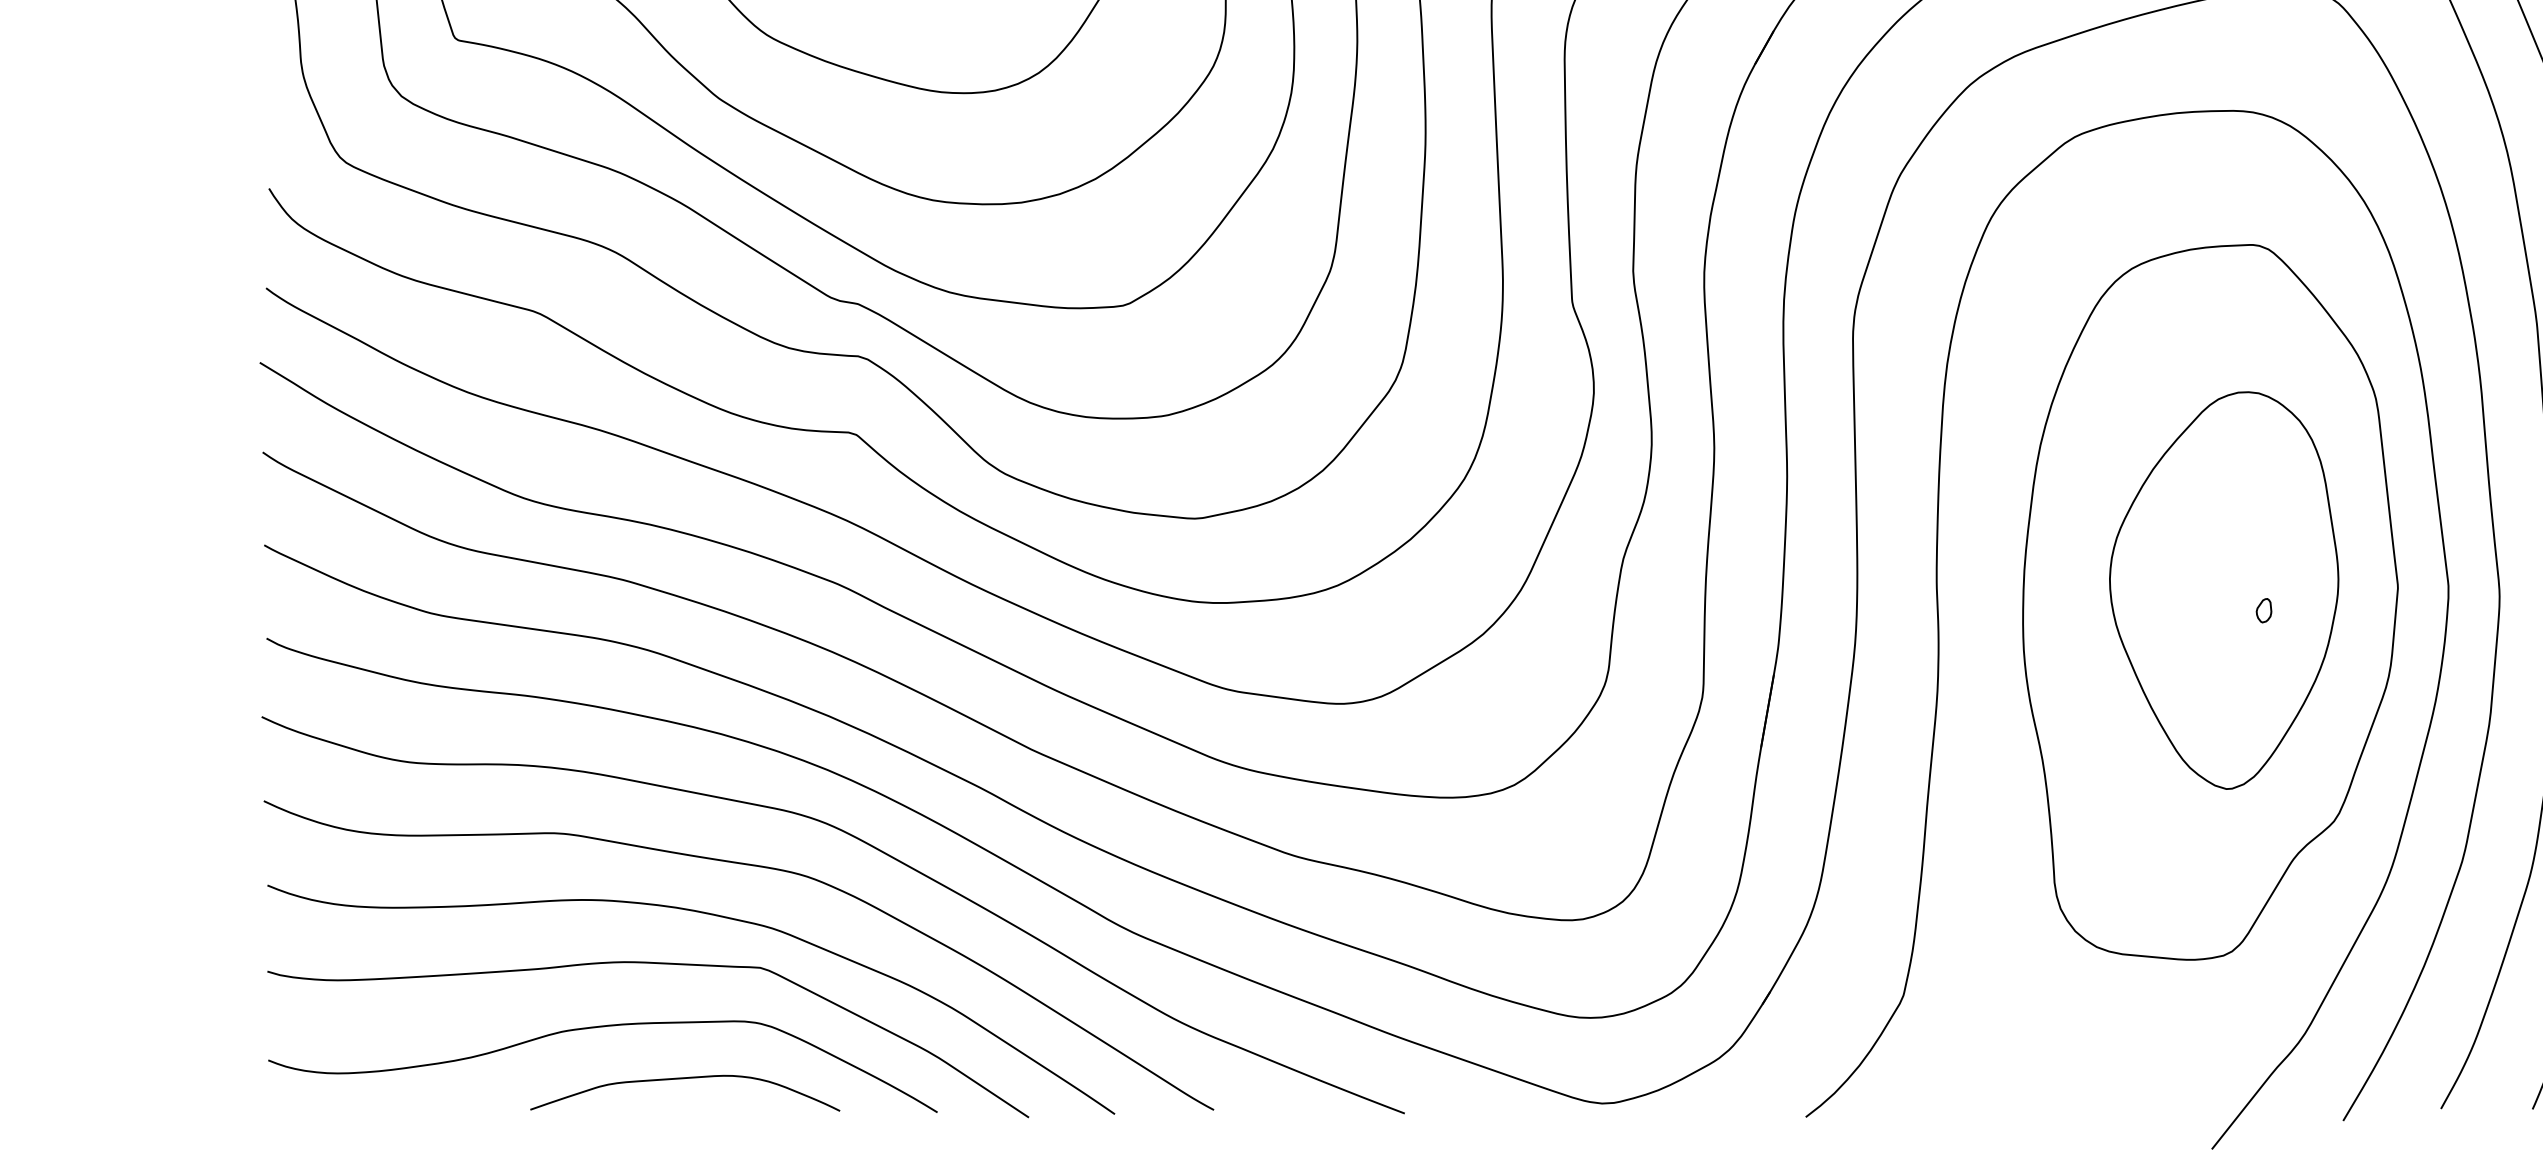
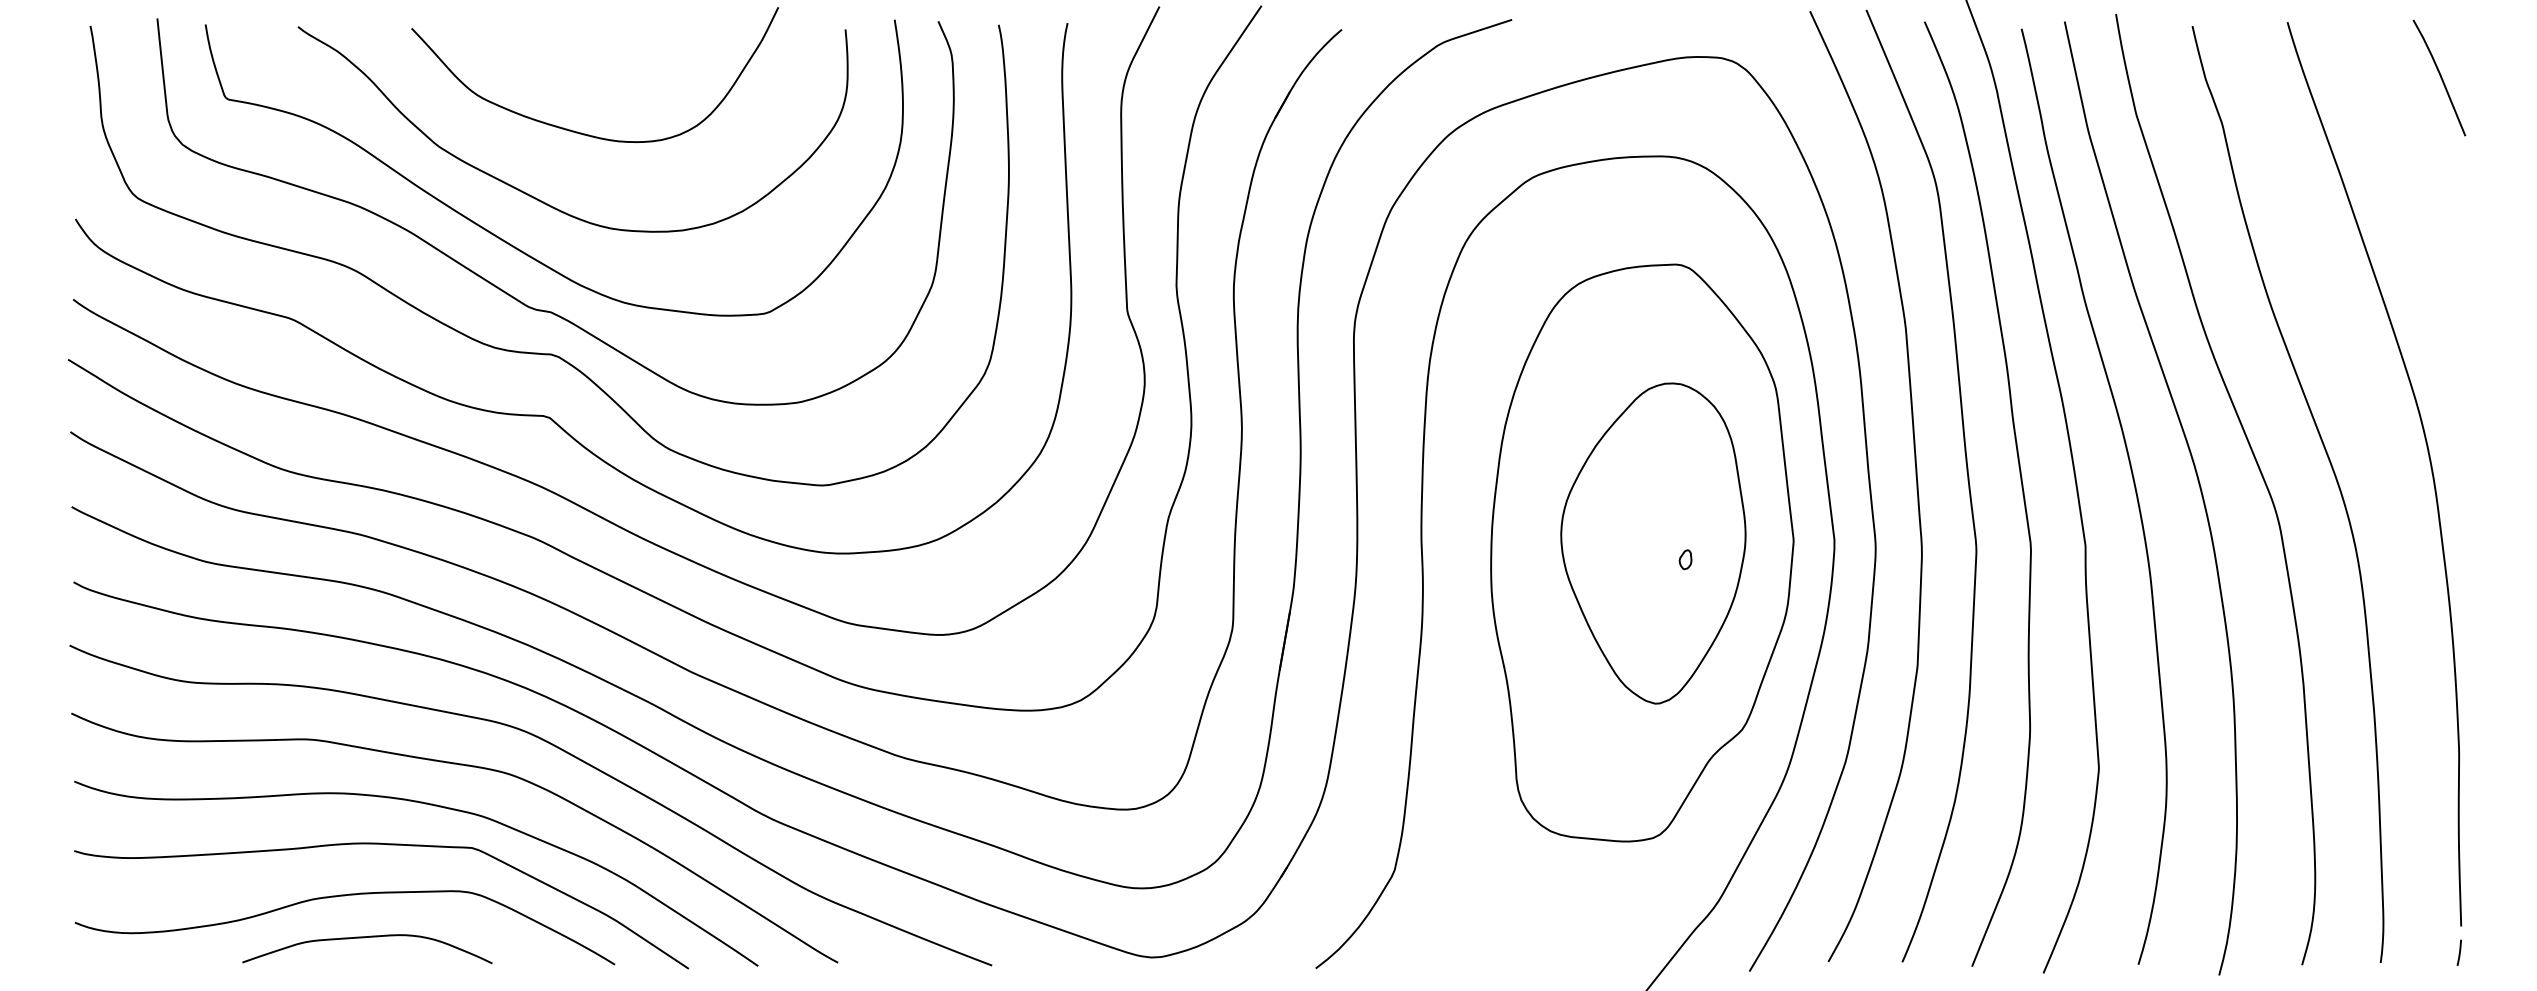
curve: (681, 1079) -> (364, 938), moved

